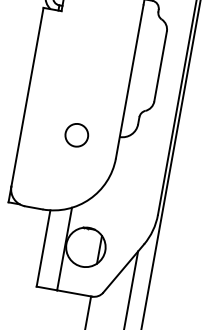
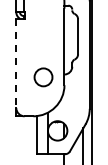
line: (27, 97) -> (16, 63), solid -> dashed
circle: (76, 135) -> (43, 77), size x1.6

